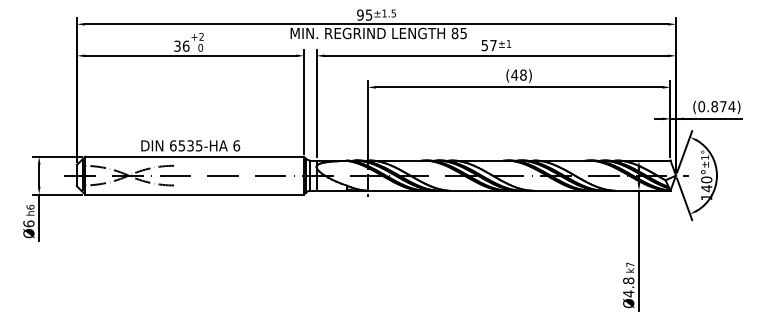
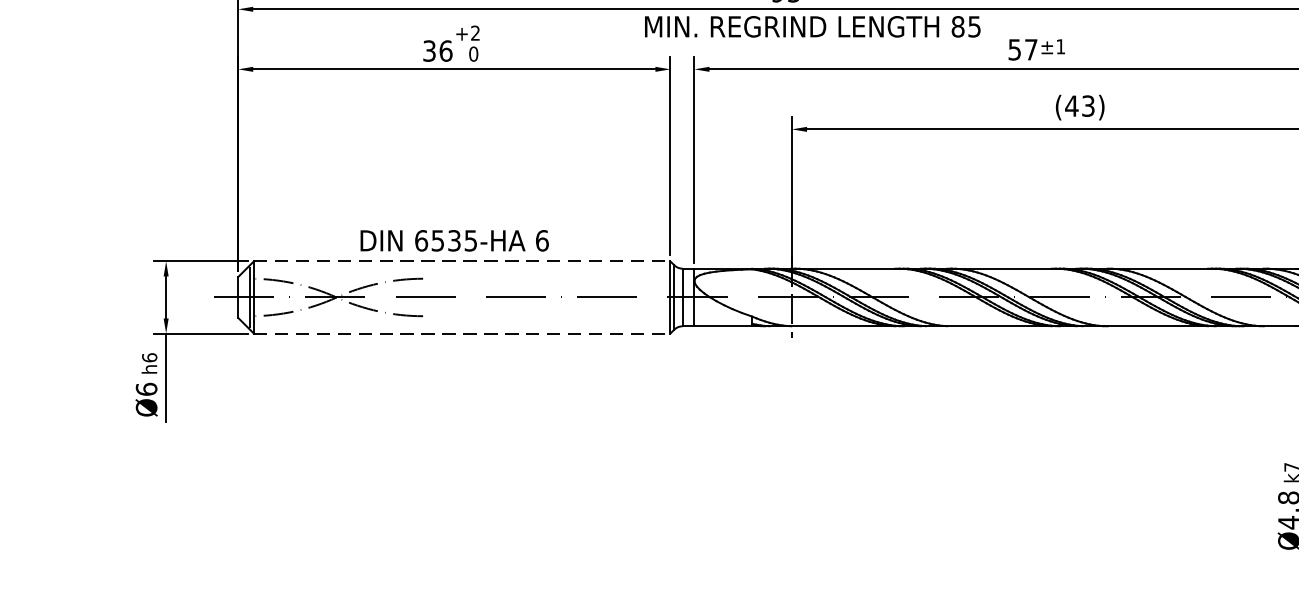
text: (523, 74) -> (1088, 104), (48) -> (43)
line: (195, 156) -> (463, 261), solid -> dashed
line: (195, 194) -> (463, 333), solid -> dashed

